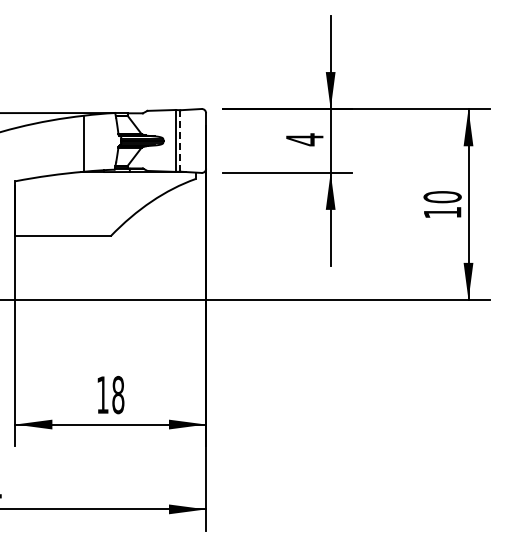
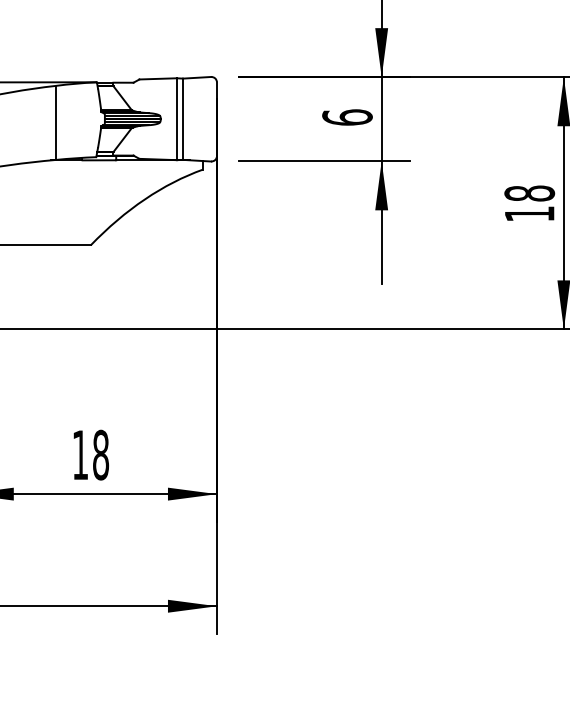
text: (304, 139) -> (347, 117), 4 -> 6
line: (180, 140) -> (183, 118), dashed -> solid
text: (442, 197) -> (529, 193), 10 -> 18

